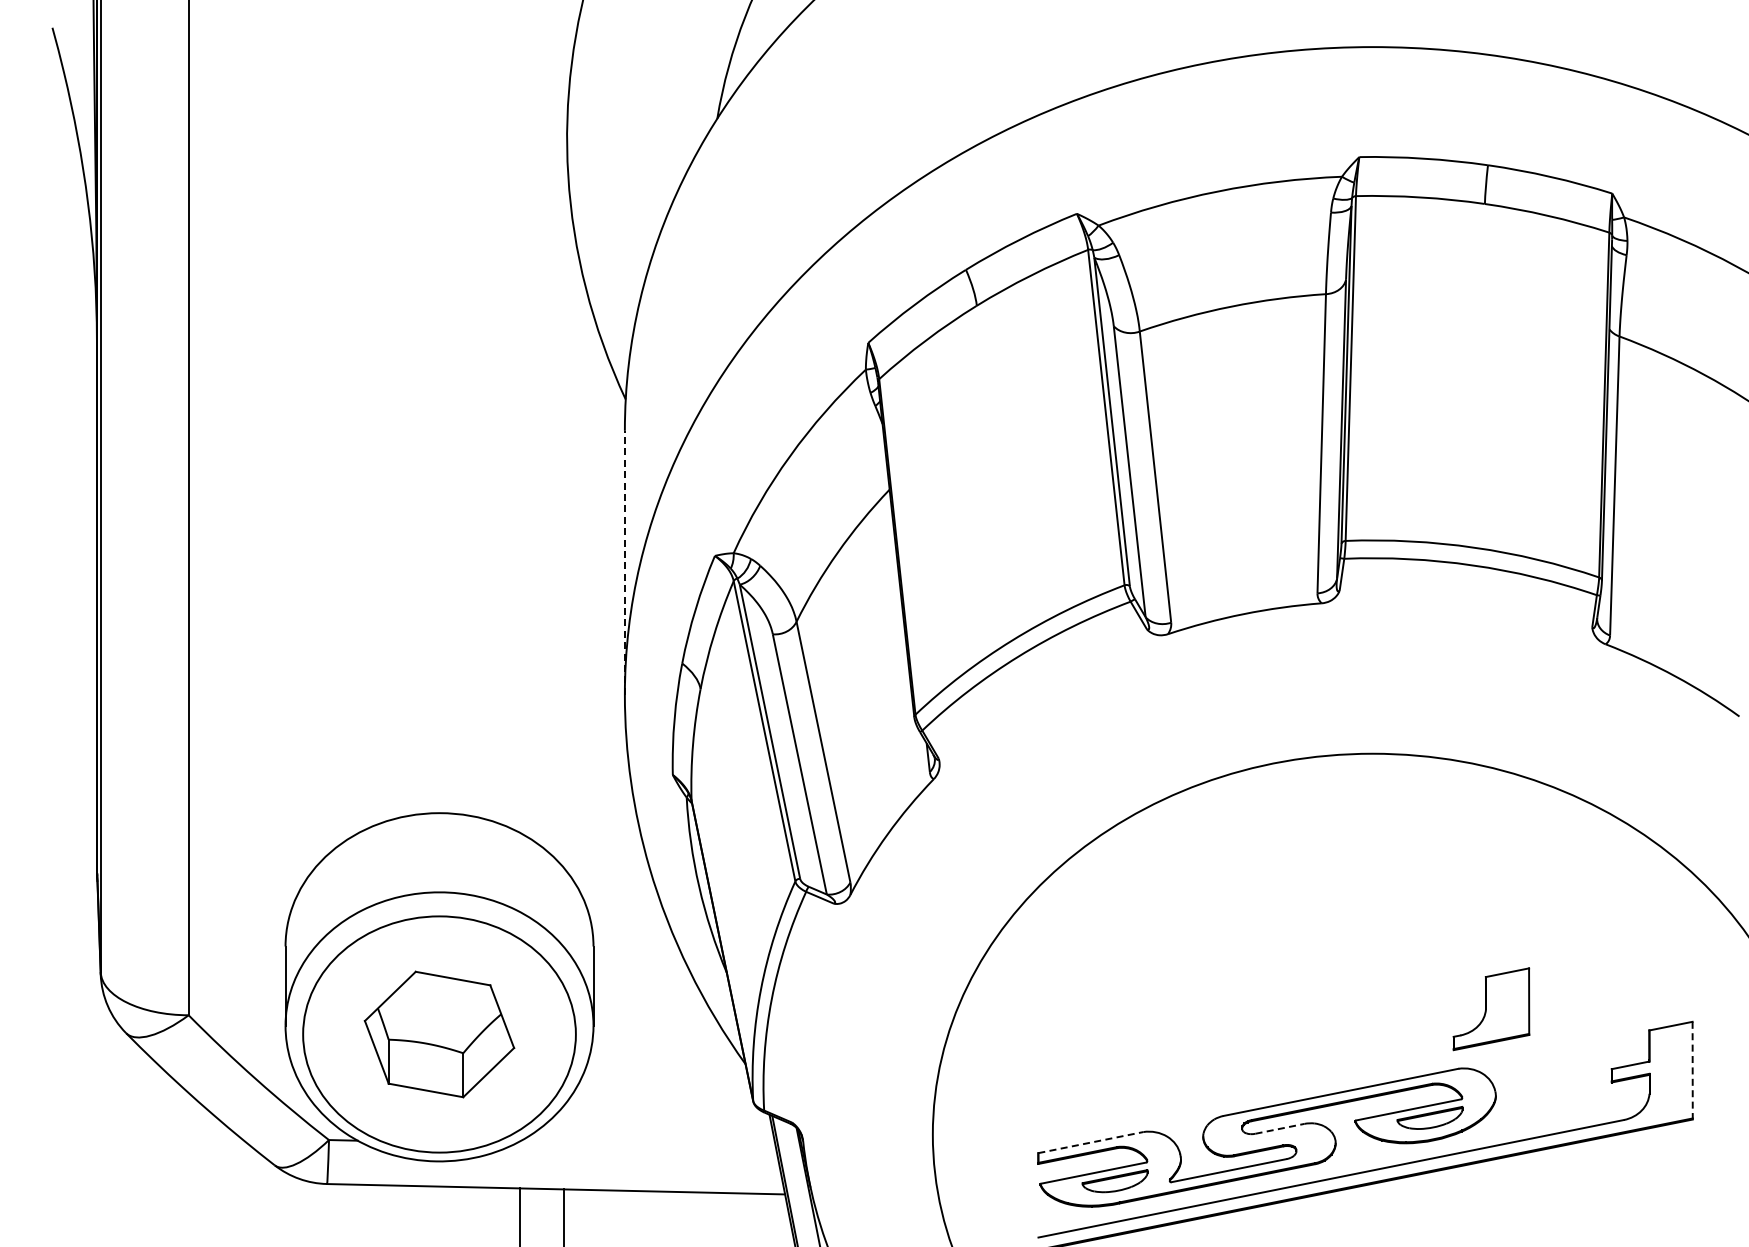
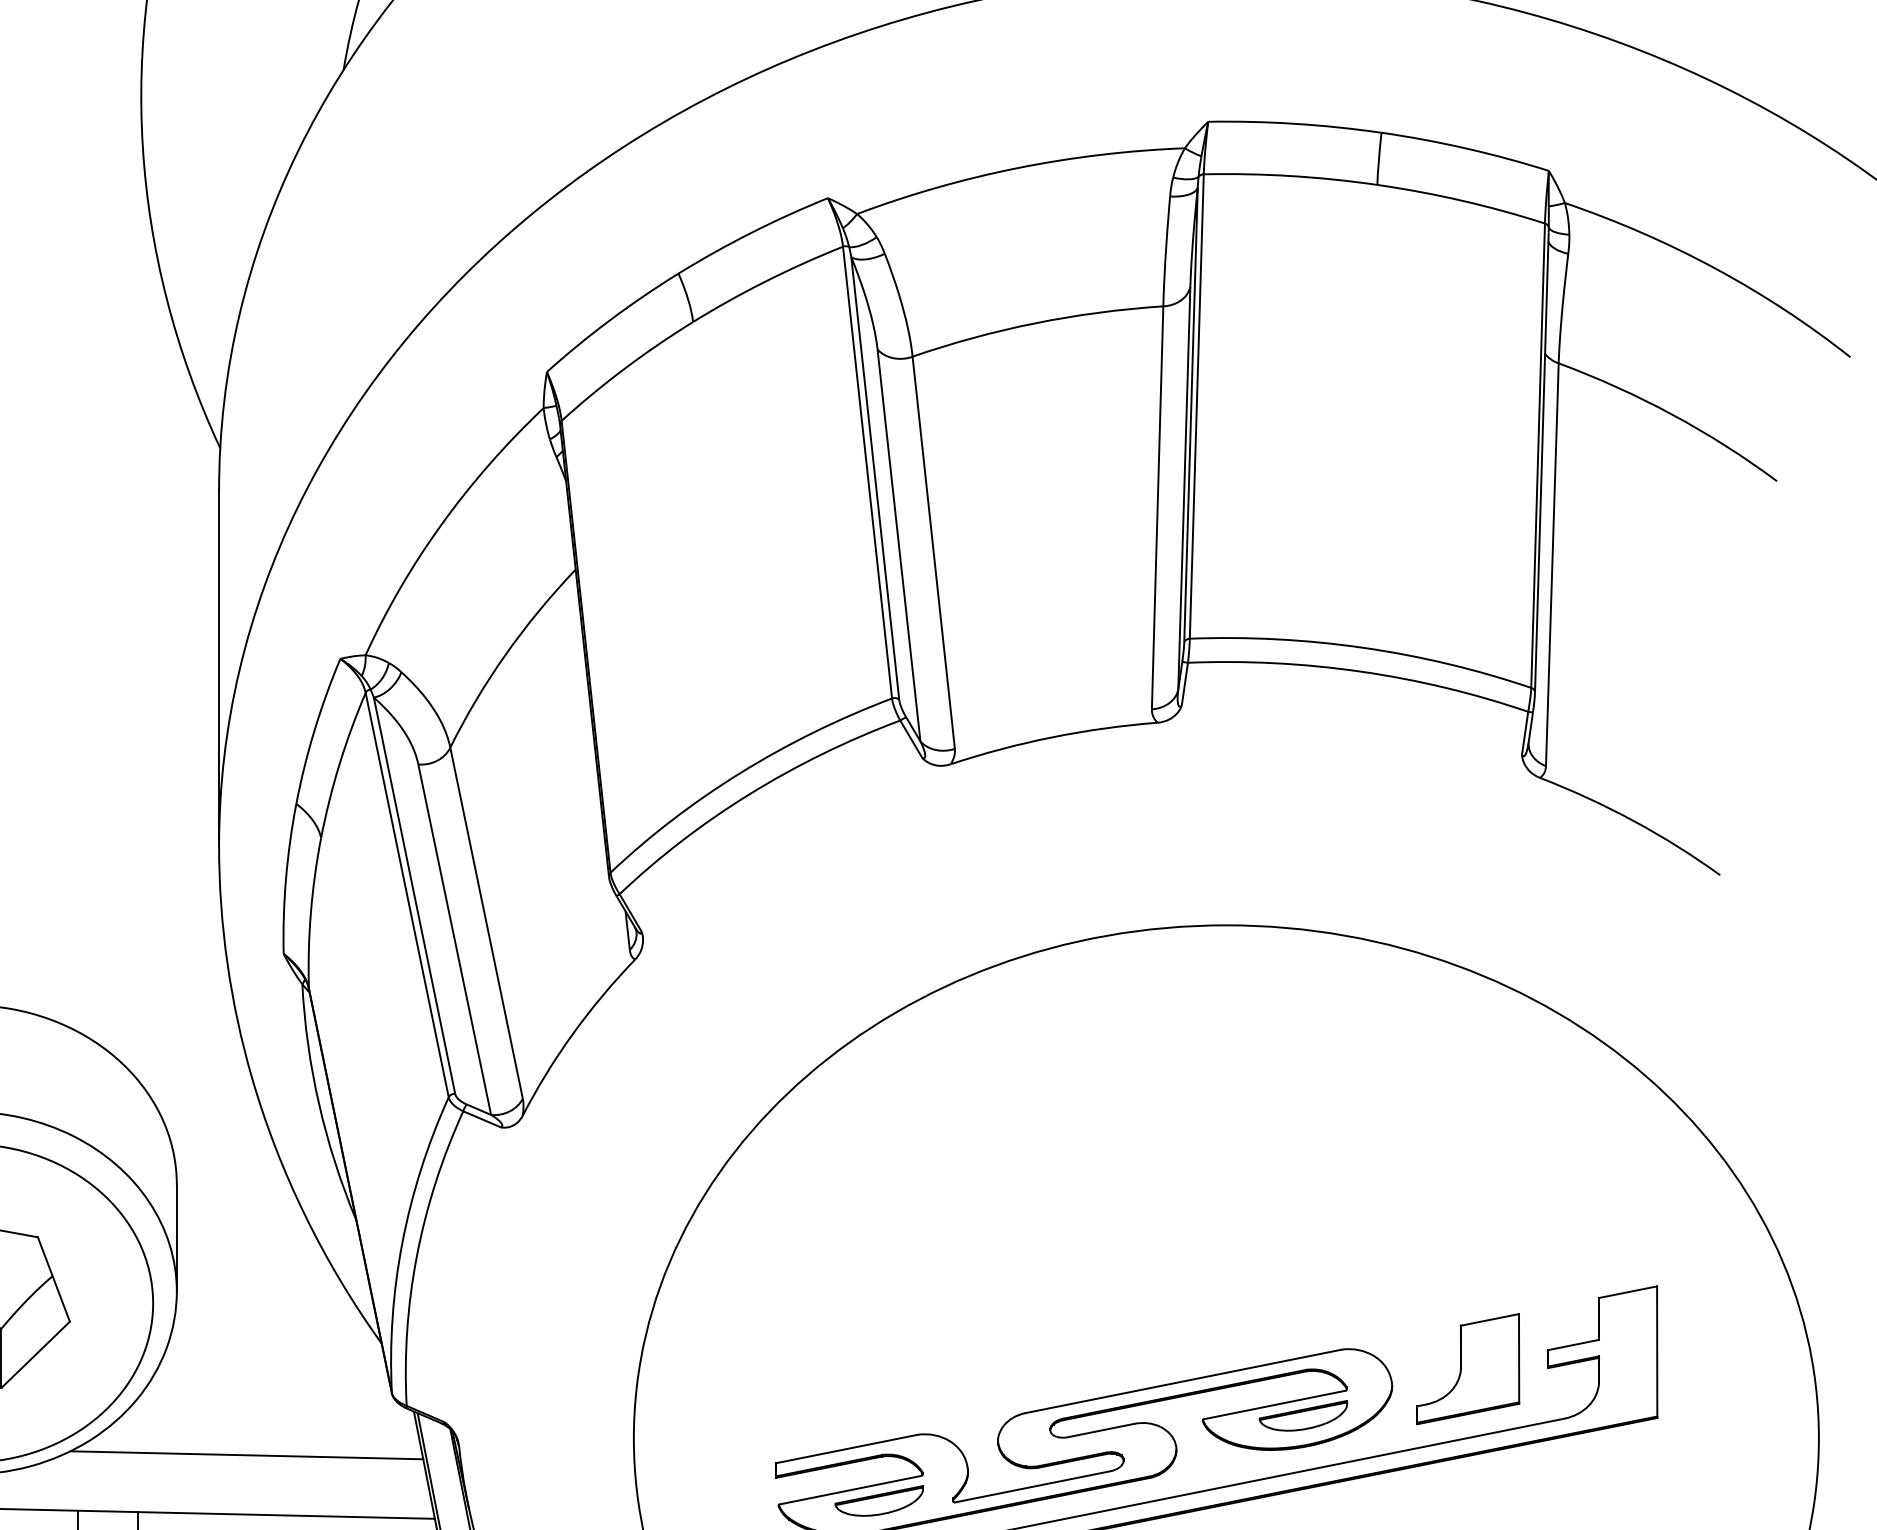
line: (624, 562) -> (218, 667), dashed -> solid
part: (1491, 1009) -> (1468, 1369), moved
line: (1692, 1070) -> (1656, 1351), dashed -> solid
line: (1280, 1128) -> (1102, 1430), dashed -> solid
line: (1090, 1142) -> (846, 1448), dashed -> solid
line: (645, 1147) -> (246, 1455), added

